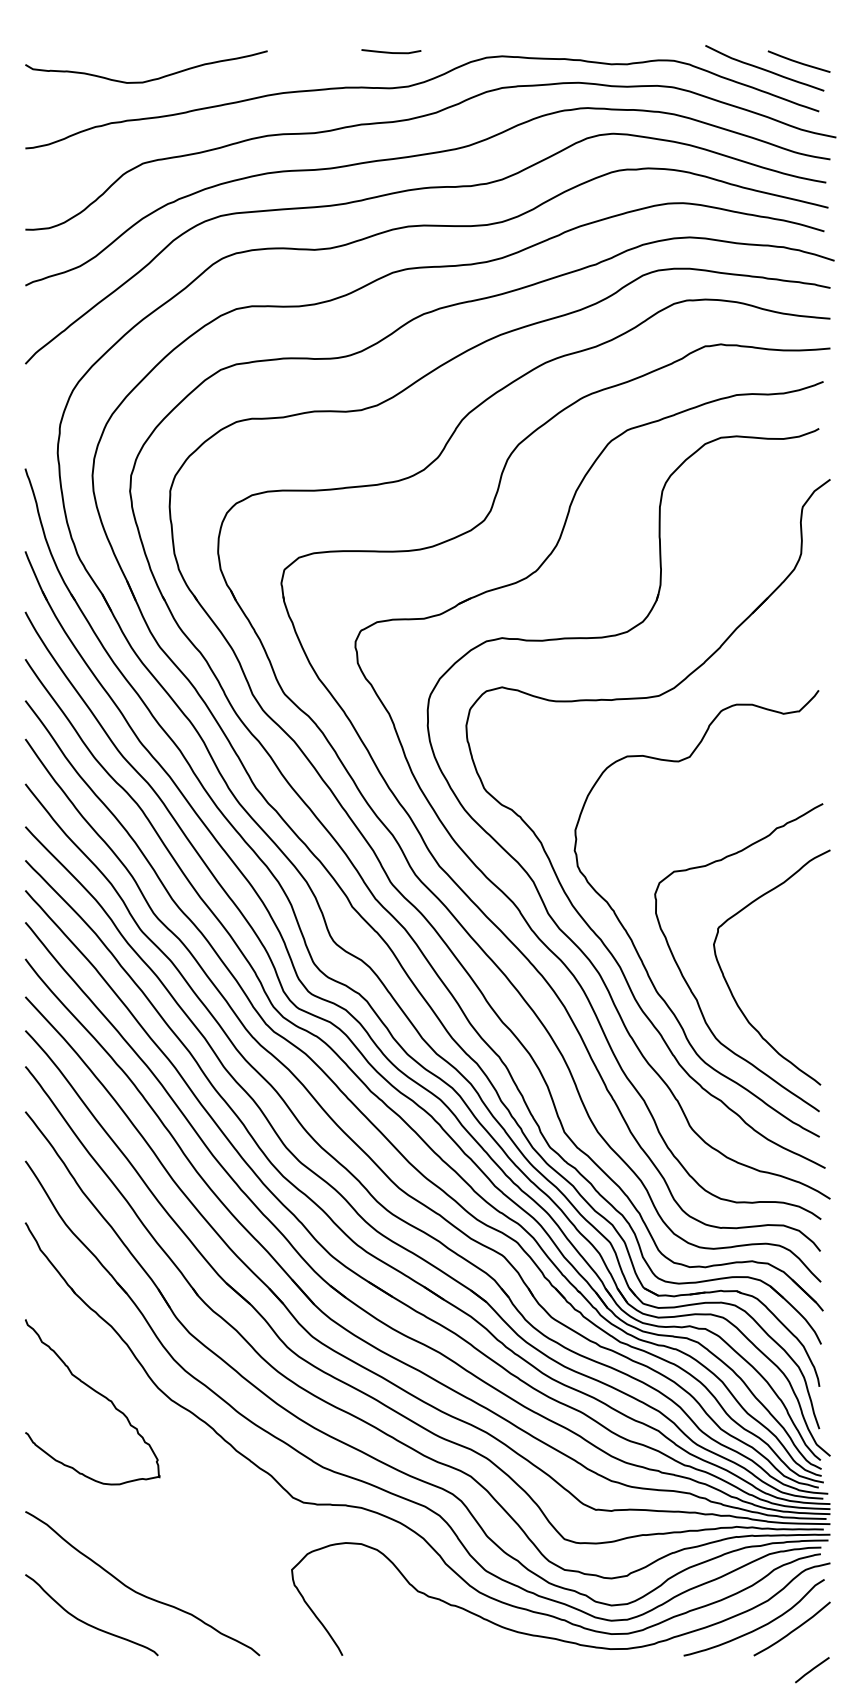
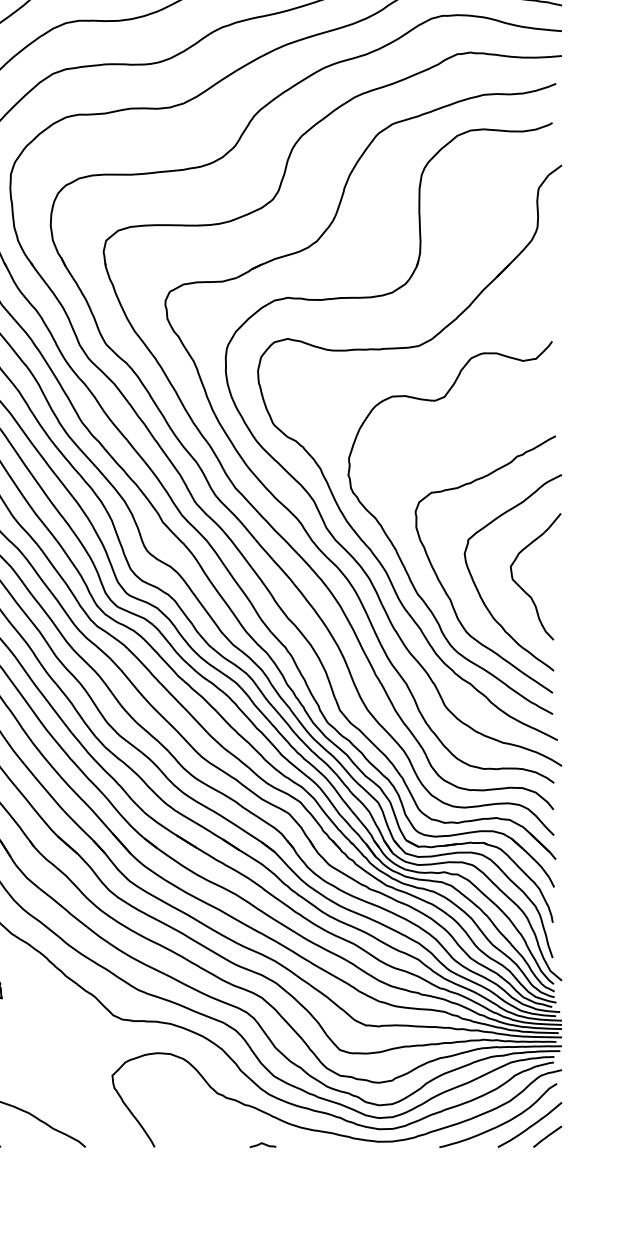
curve: (783, 986) -> (522, 588), added
curve: (472, 1652) -> (263, 1144), added
line: (812, 1670) -> (547, 1137), moved

